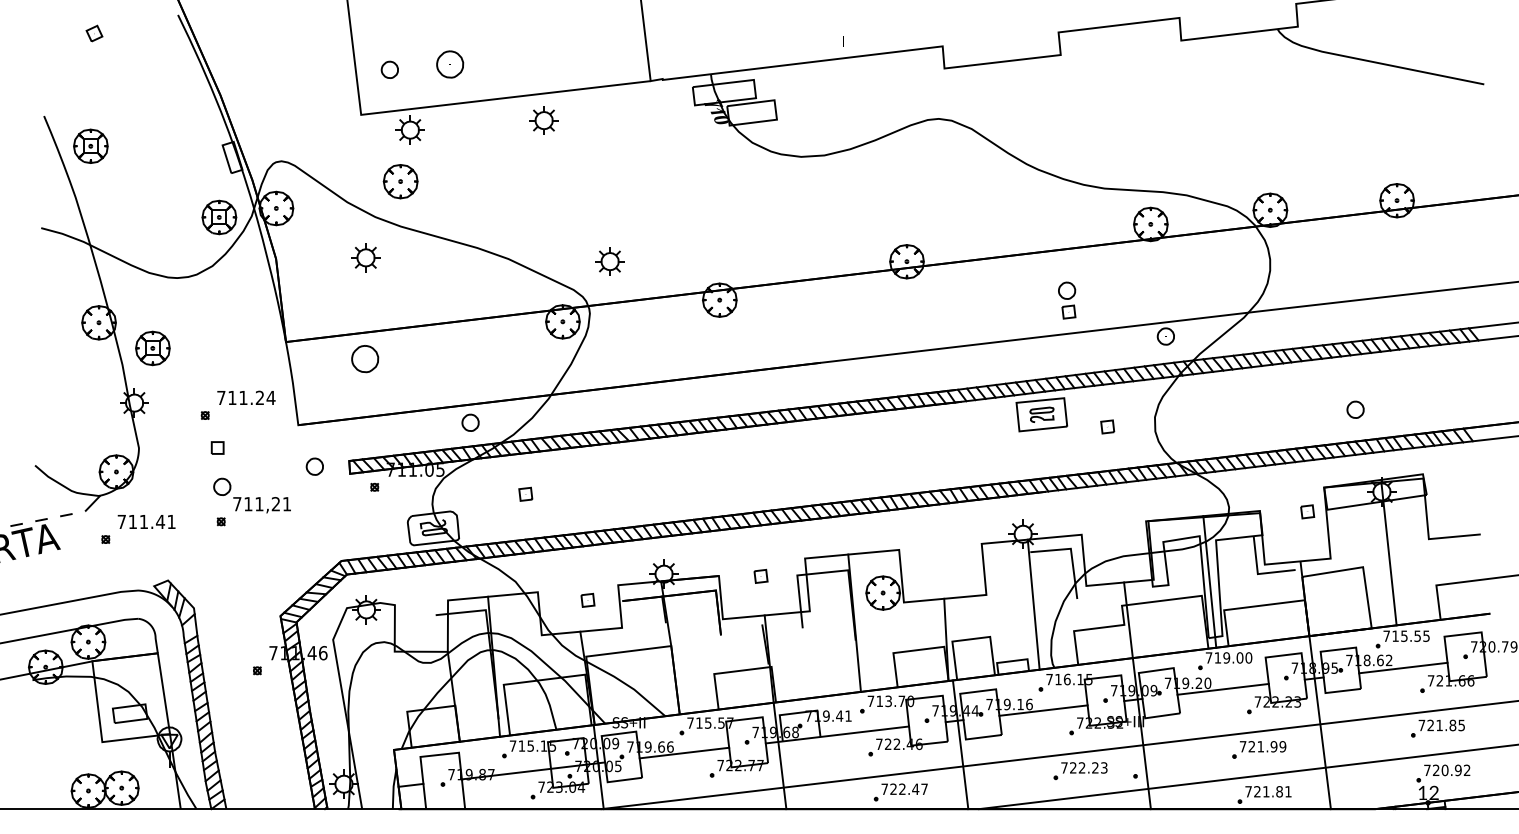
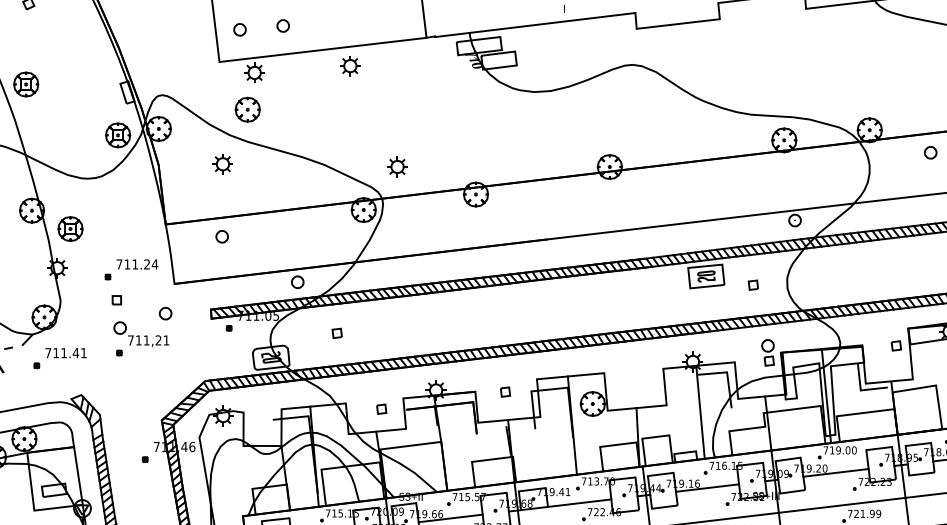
part: (450, 64) -> (283, 25), size x0.62
part: (1067, 300) -> (768, 352), moved
part: (364, 359) -> (221, 236), size x0.62
part: (1355, 409) -> (930, 152), moved
part: (314, 466) -> (165, 313), moved

